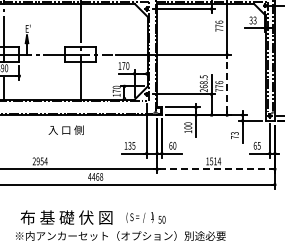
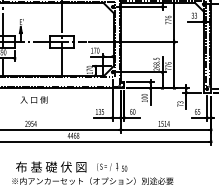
line: (227, 84) -> (174, 64), dashed -> solid
text: (65, 129) -> (33, 99), moved
line: (216, 169) -> (166, 130), dashed -> solid

